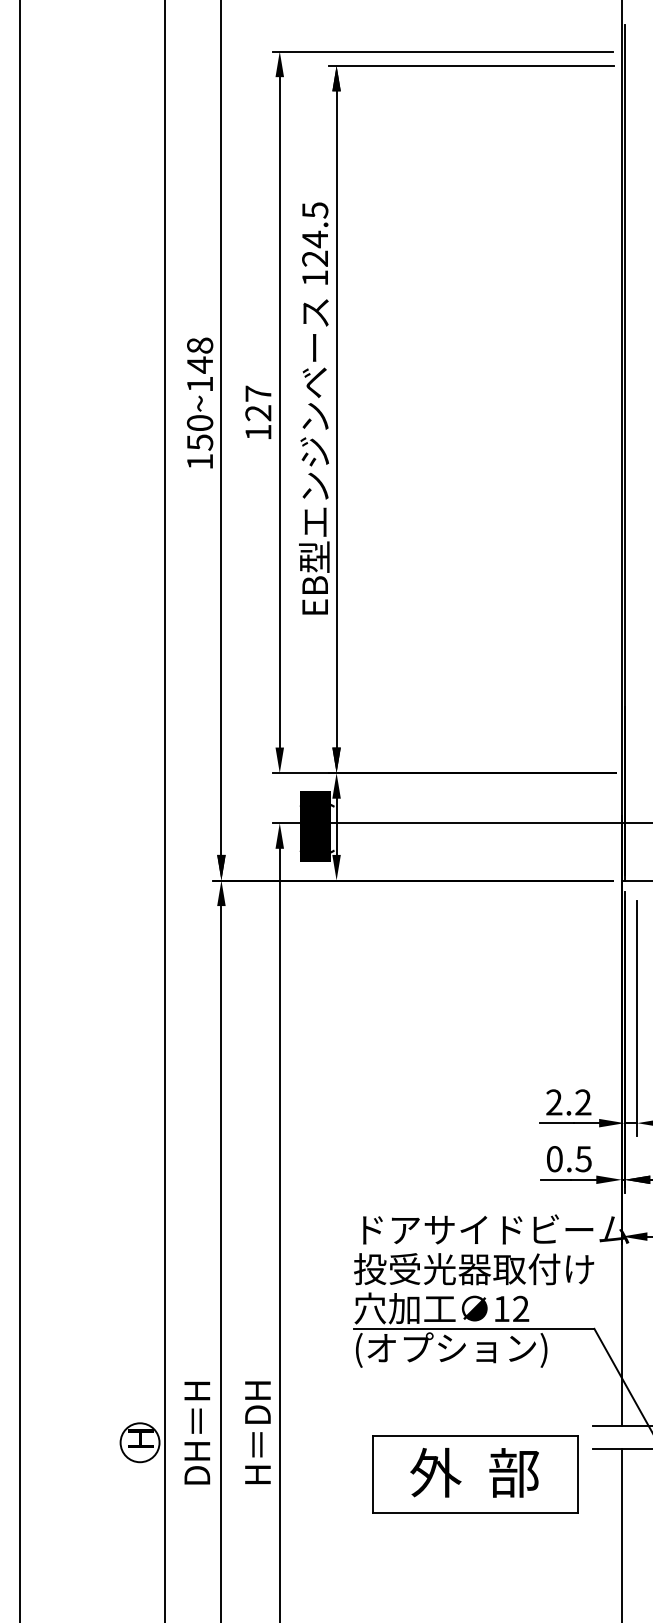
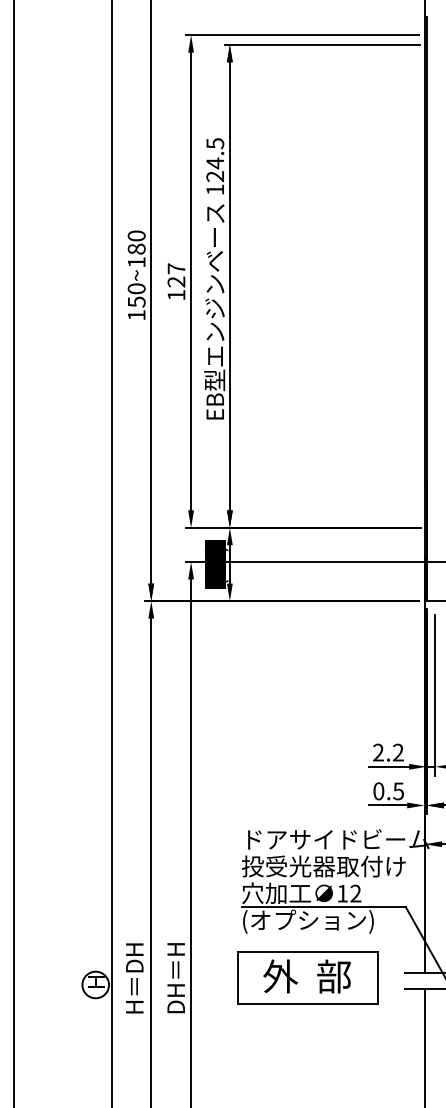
text: (199, 355) -> (136, 242), 150~148 -> 150~180
text: (256, 1442) -> (175, 984), H＝DH -> DH＝H
text: (196, 1443) -> (134, 985), DH＝H -> H＝DH
part: (475, 1474) -> (307, 977), moved

